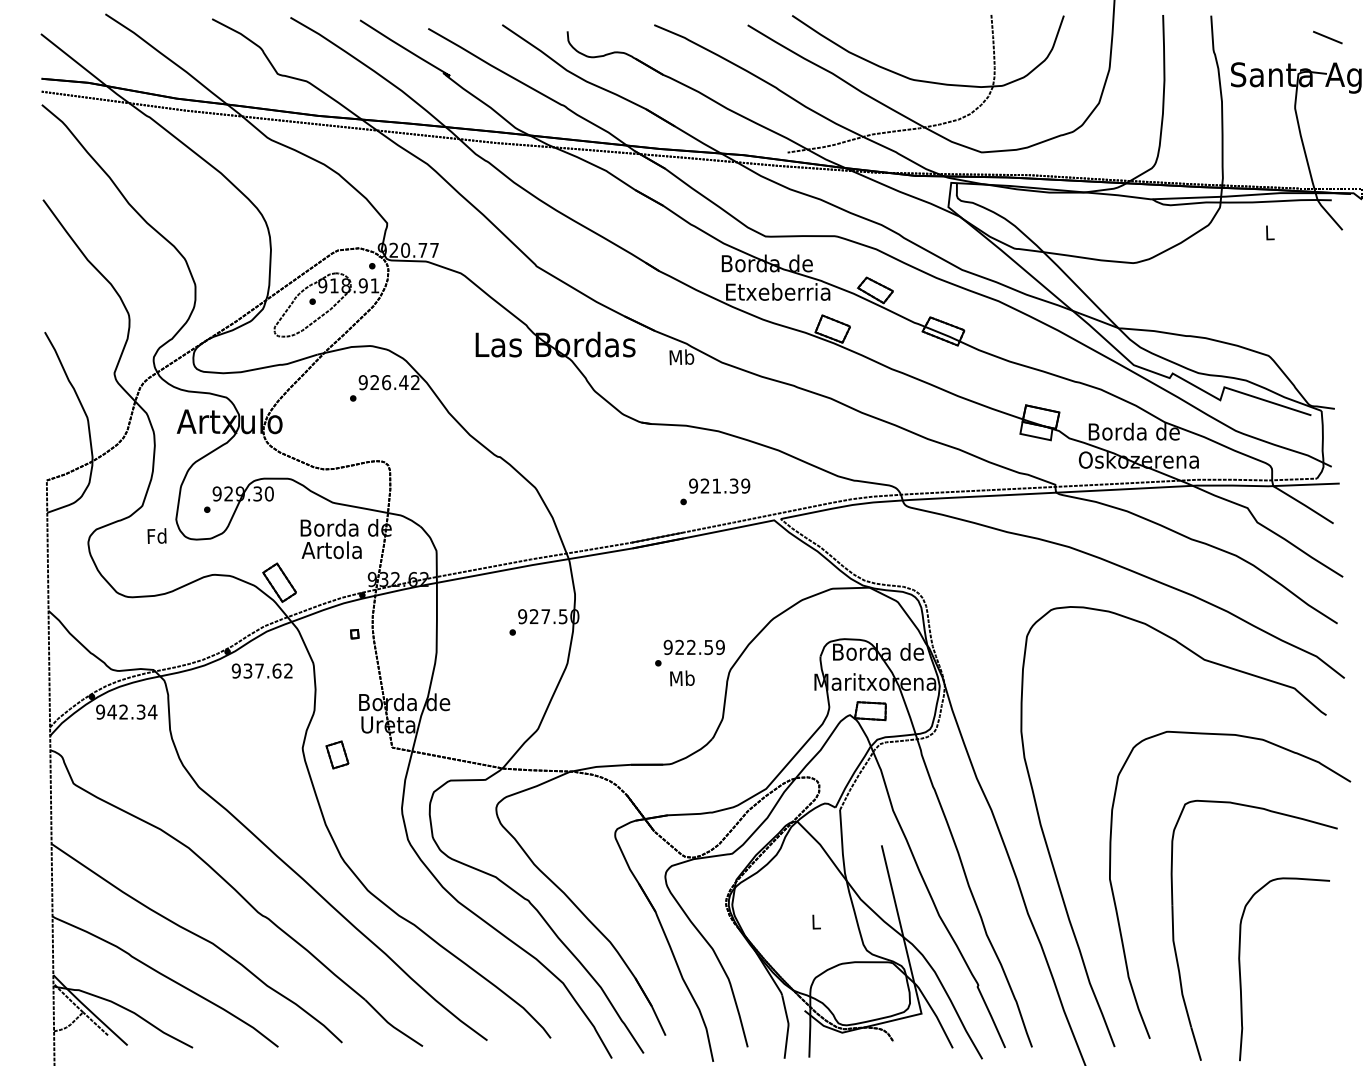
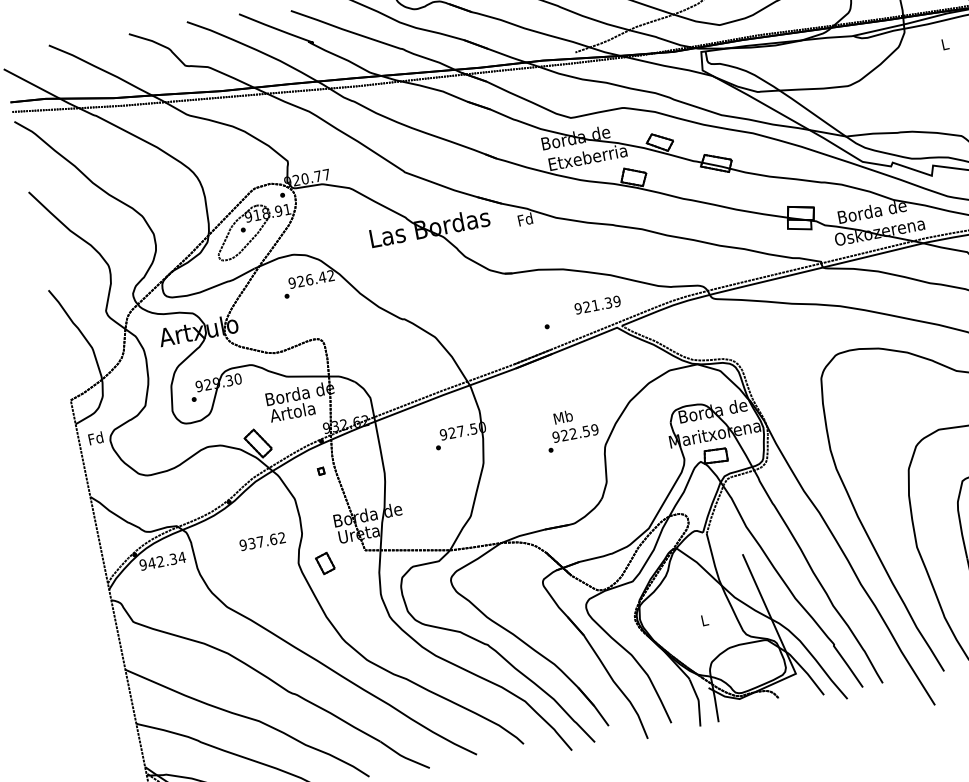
text: (681, 357) -> (525, 219), Mb -> Fd
text: (719, 485) -> (597, 304), moved
text: (156, 535) -> (95, 437), moved
text: (261, 670) -> (261, 541), moved
text: (682, 678) -> (563, 417), moved

